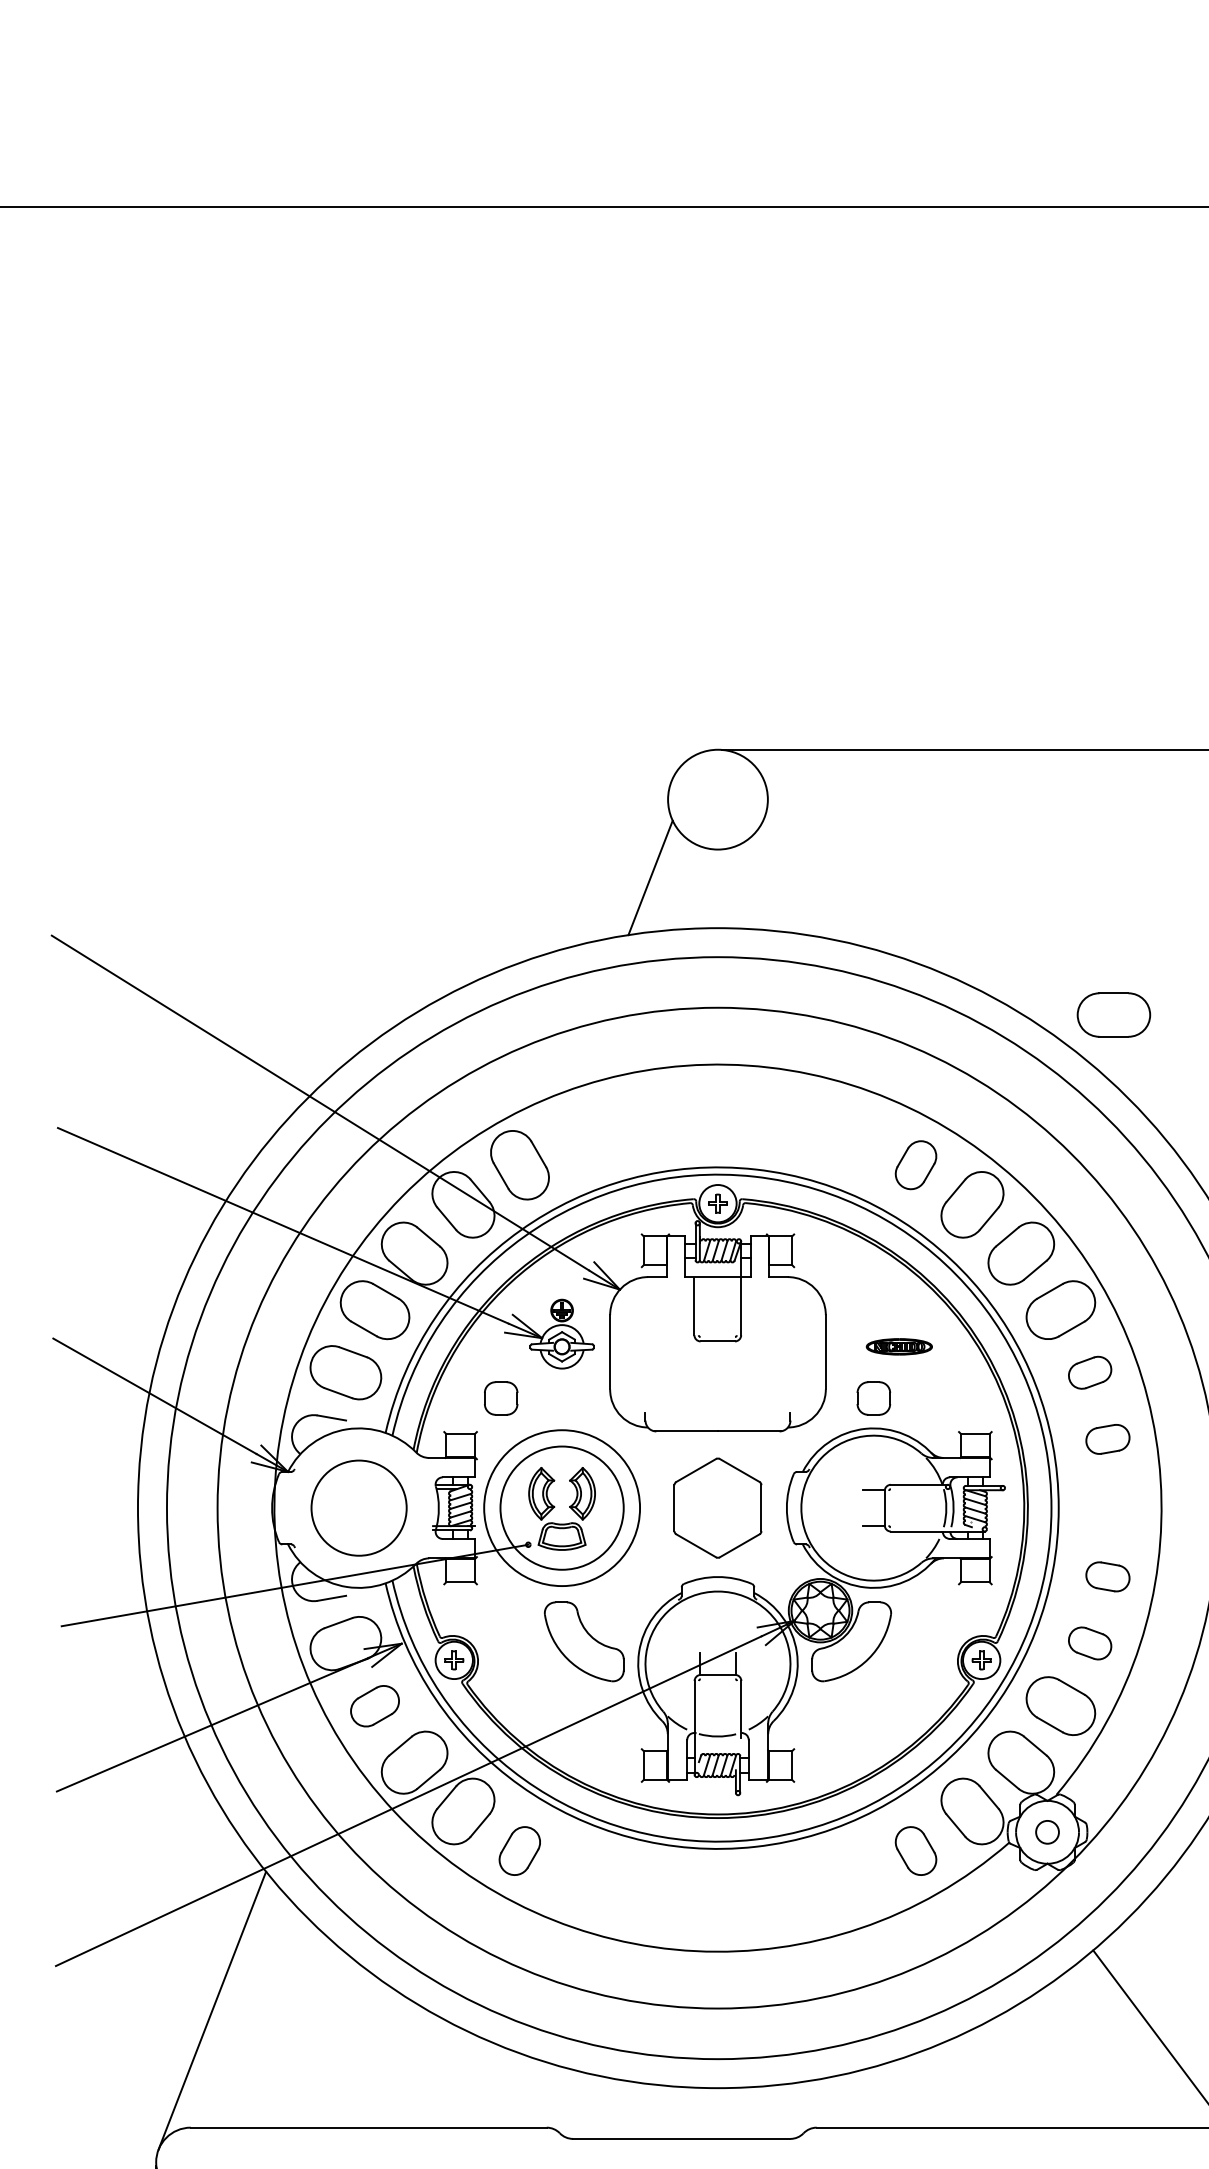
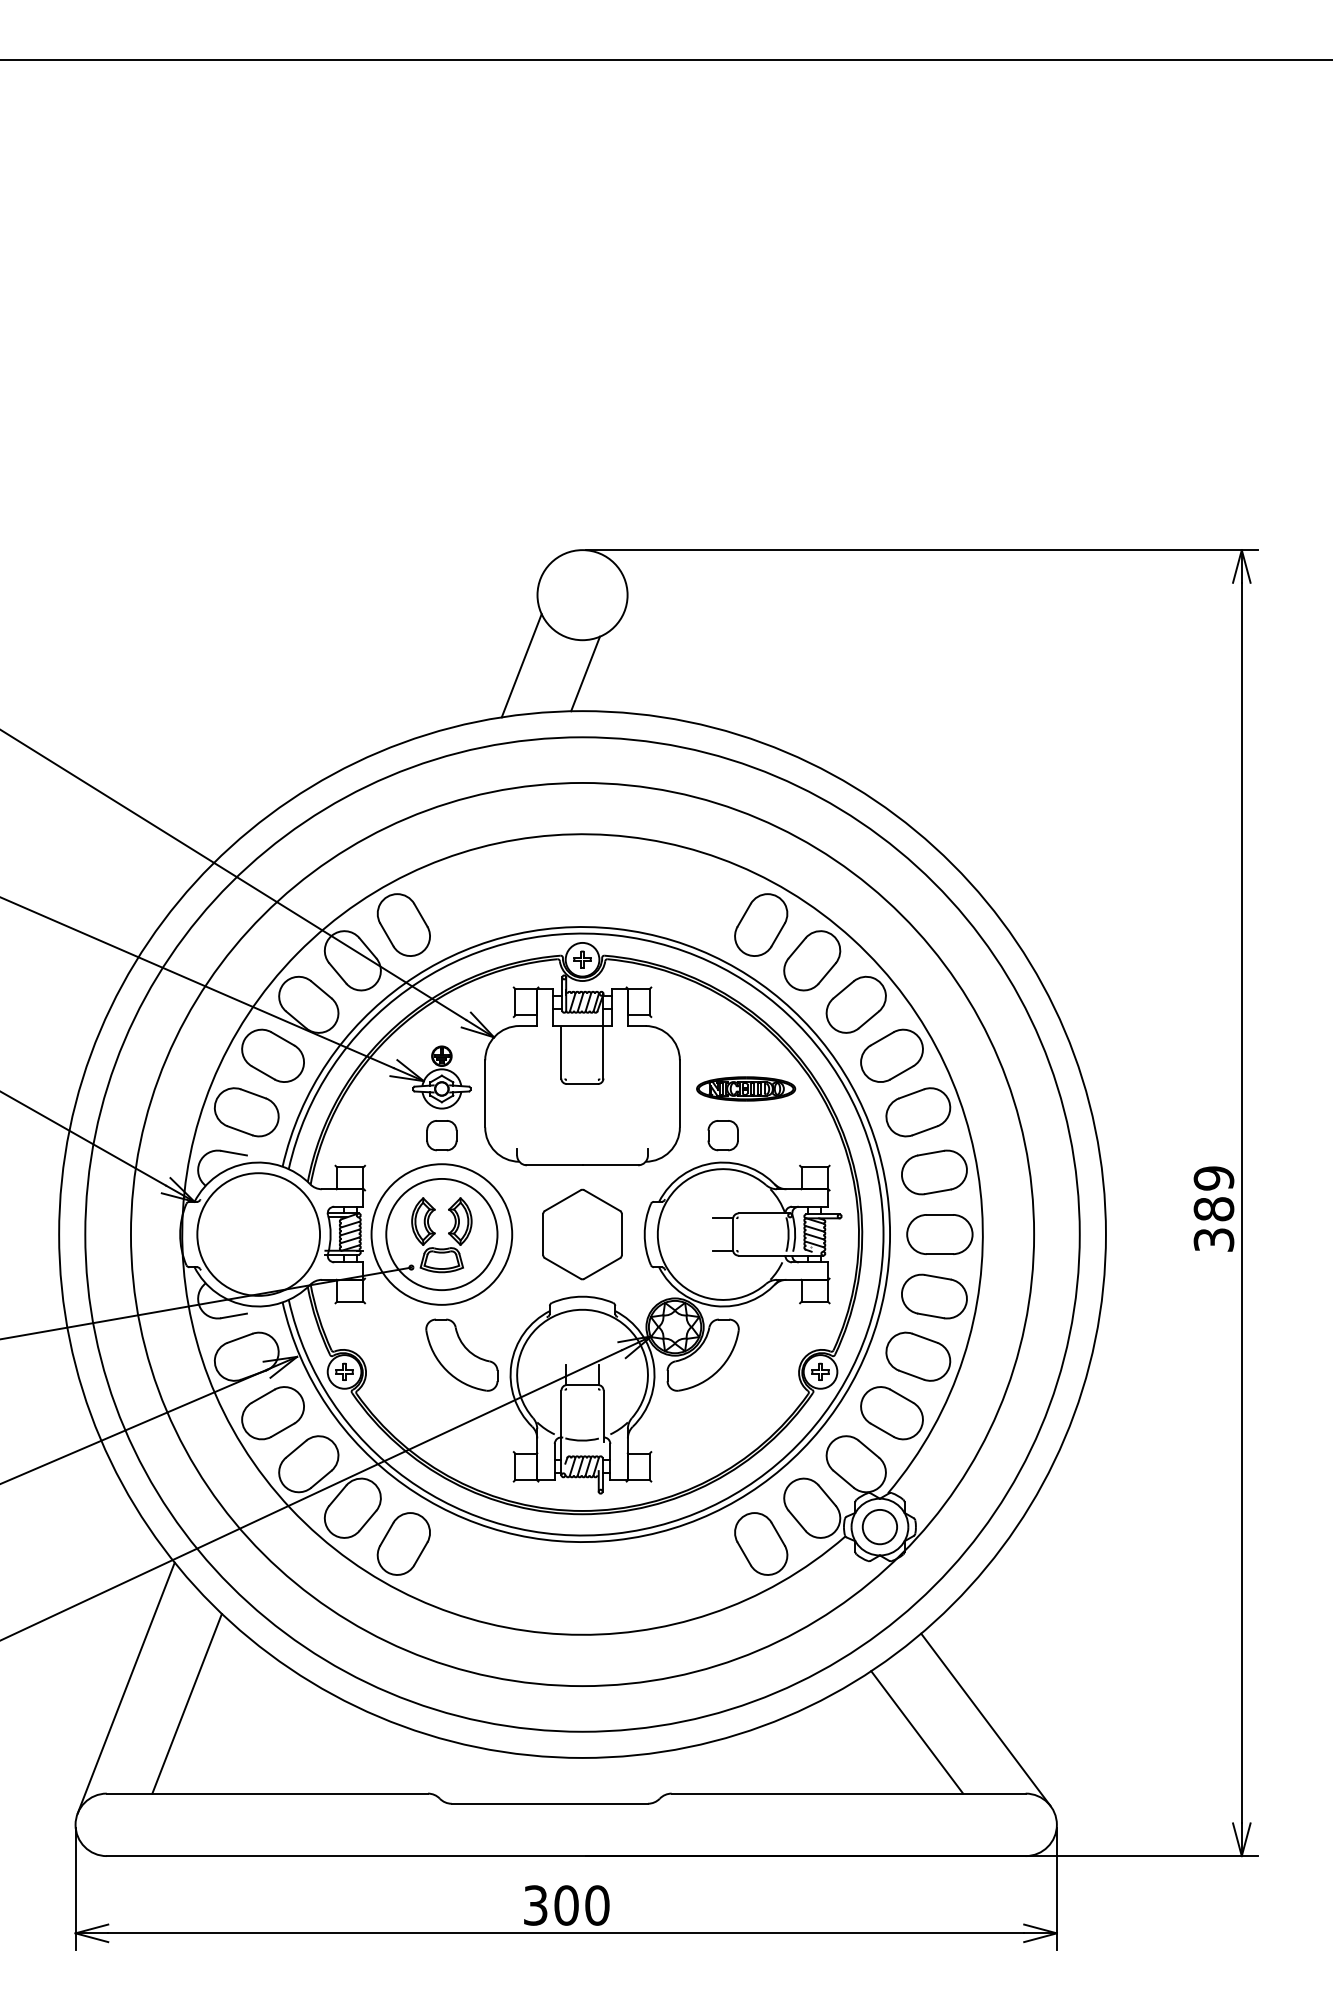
line: (721, 886) -> (585, 673), added
part: (1113, 1015) -> (939, 1234), moved
part: (916, 1164) -> (761, 924), size x1.43
part: (899, 1346) -> (746, 1088), size x1.67
part: (1090, 1372) -> (918, 1112), size x1.67
part: (500, 1398) -> (441, 1135), moved
part: (1107, 1439) -> (934, 1172), size x1.67
circle: (358, 1508) -> (258, 1234), size x1.43
part: (1107, 1576) -> (934, 1296), size x1.67
part: (1090, 1643) -> (918, 1356), size x1.67
part: (374, 1706) -> (272, 1413), size x1.43
circle: (1047, 1831) -> (879, 1526), size x1.67
part: (519, 1850) -> (403, 1543), size x1.43
part: (916, 1850) -> (761, 1543), size x1.43
line: (279, 2027) -> (186, 1703), added
line: (1089, 2059) -> (917, 1732), added

